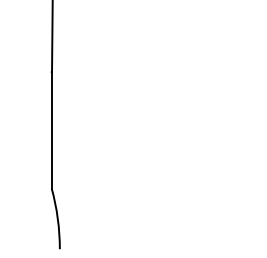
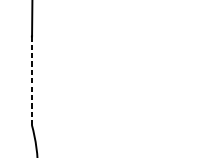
line: (51, 130) -> (31, 80), solid -> dashed

